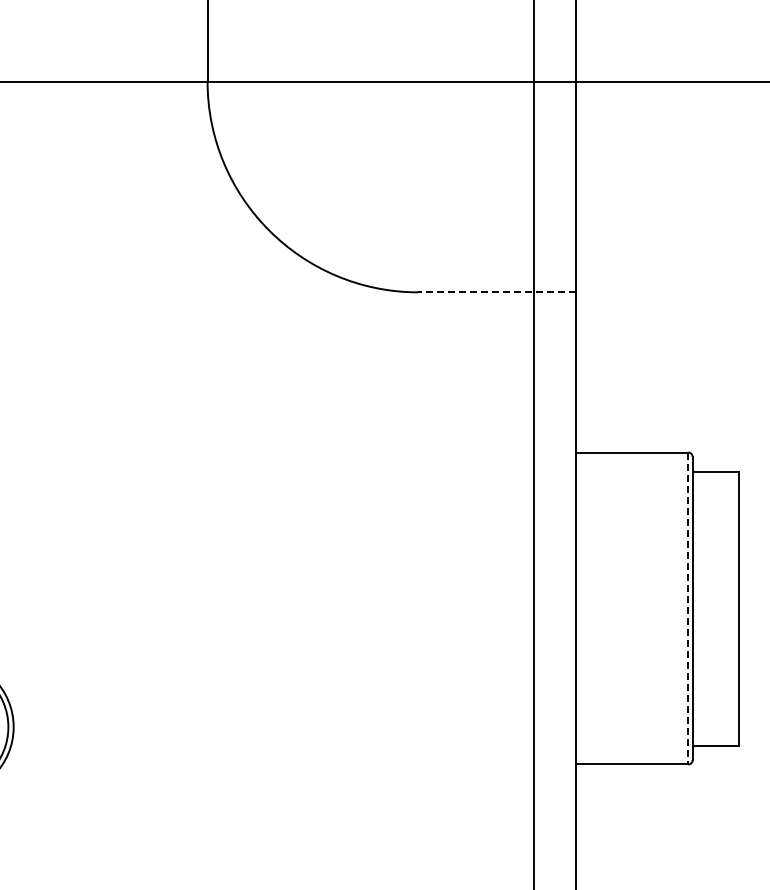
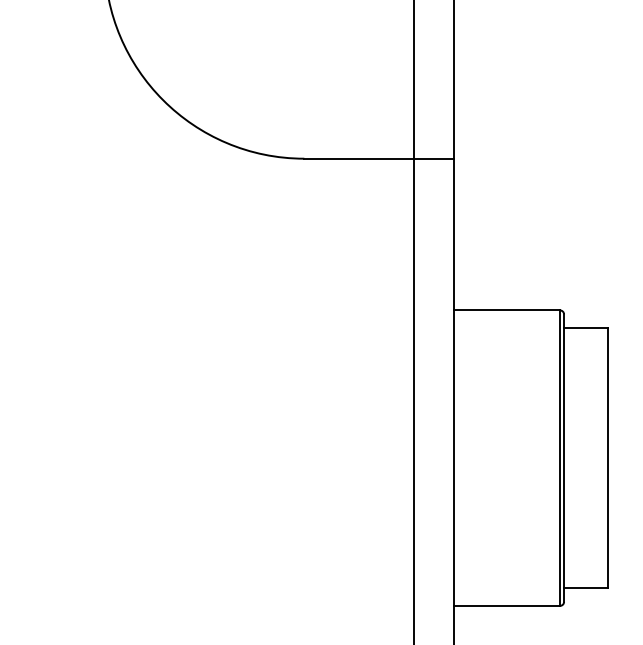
line: (496, 292) -> (378, 158), dashed -> solid
line: (688, 608) -> (560, 458), dashed -> solid

